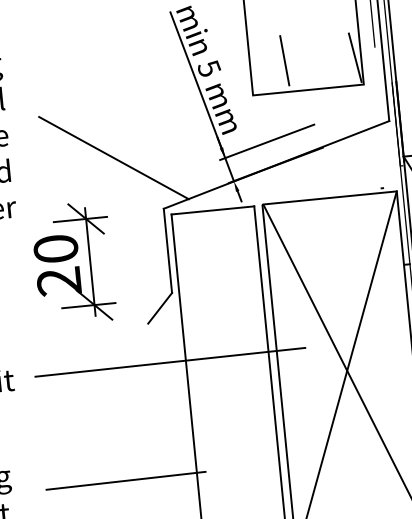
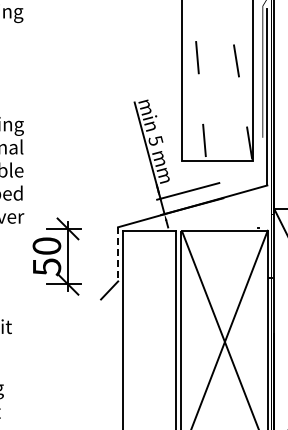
line: (113, 157) -> (89, 191), removed
line: (168, 251) -> (118, 254), solid -> dashed
text: (58, 282) -> (46, 267), 20 -> 50
line: (169, 362) -> (112, 325), removed
line: (125, 481) -> (76, 398), removed

